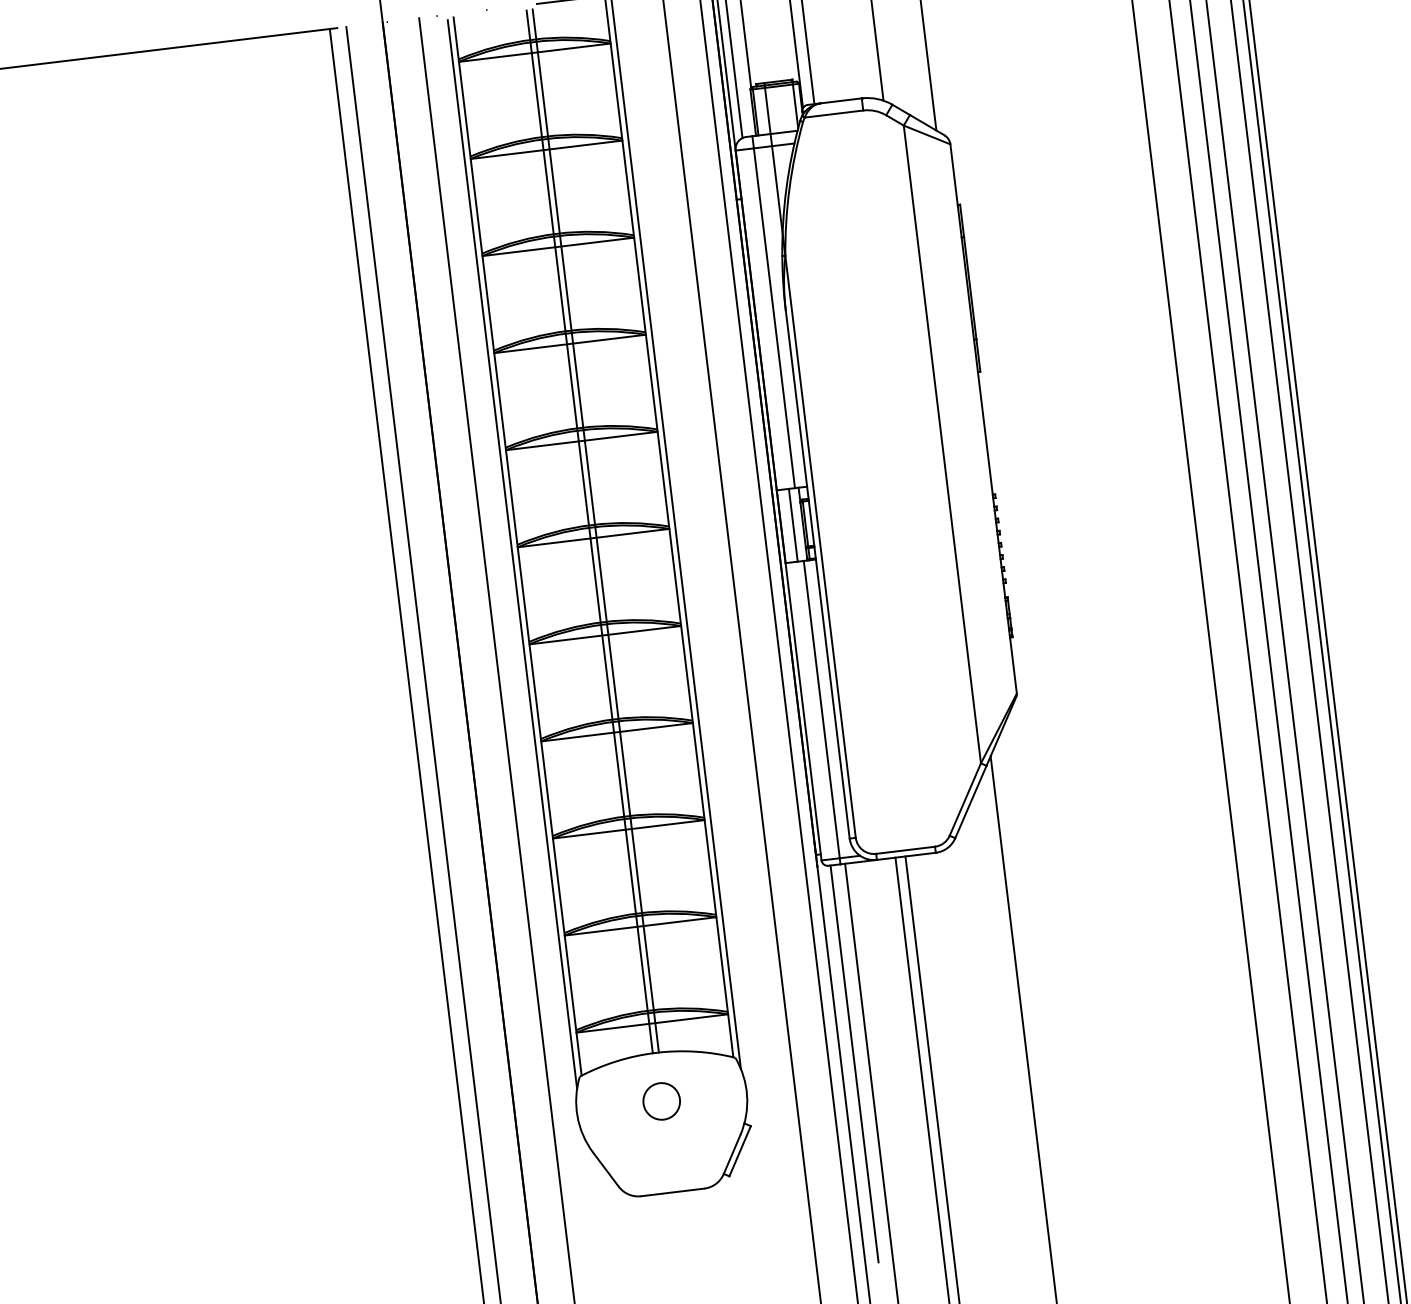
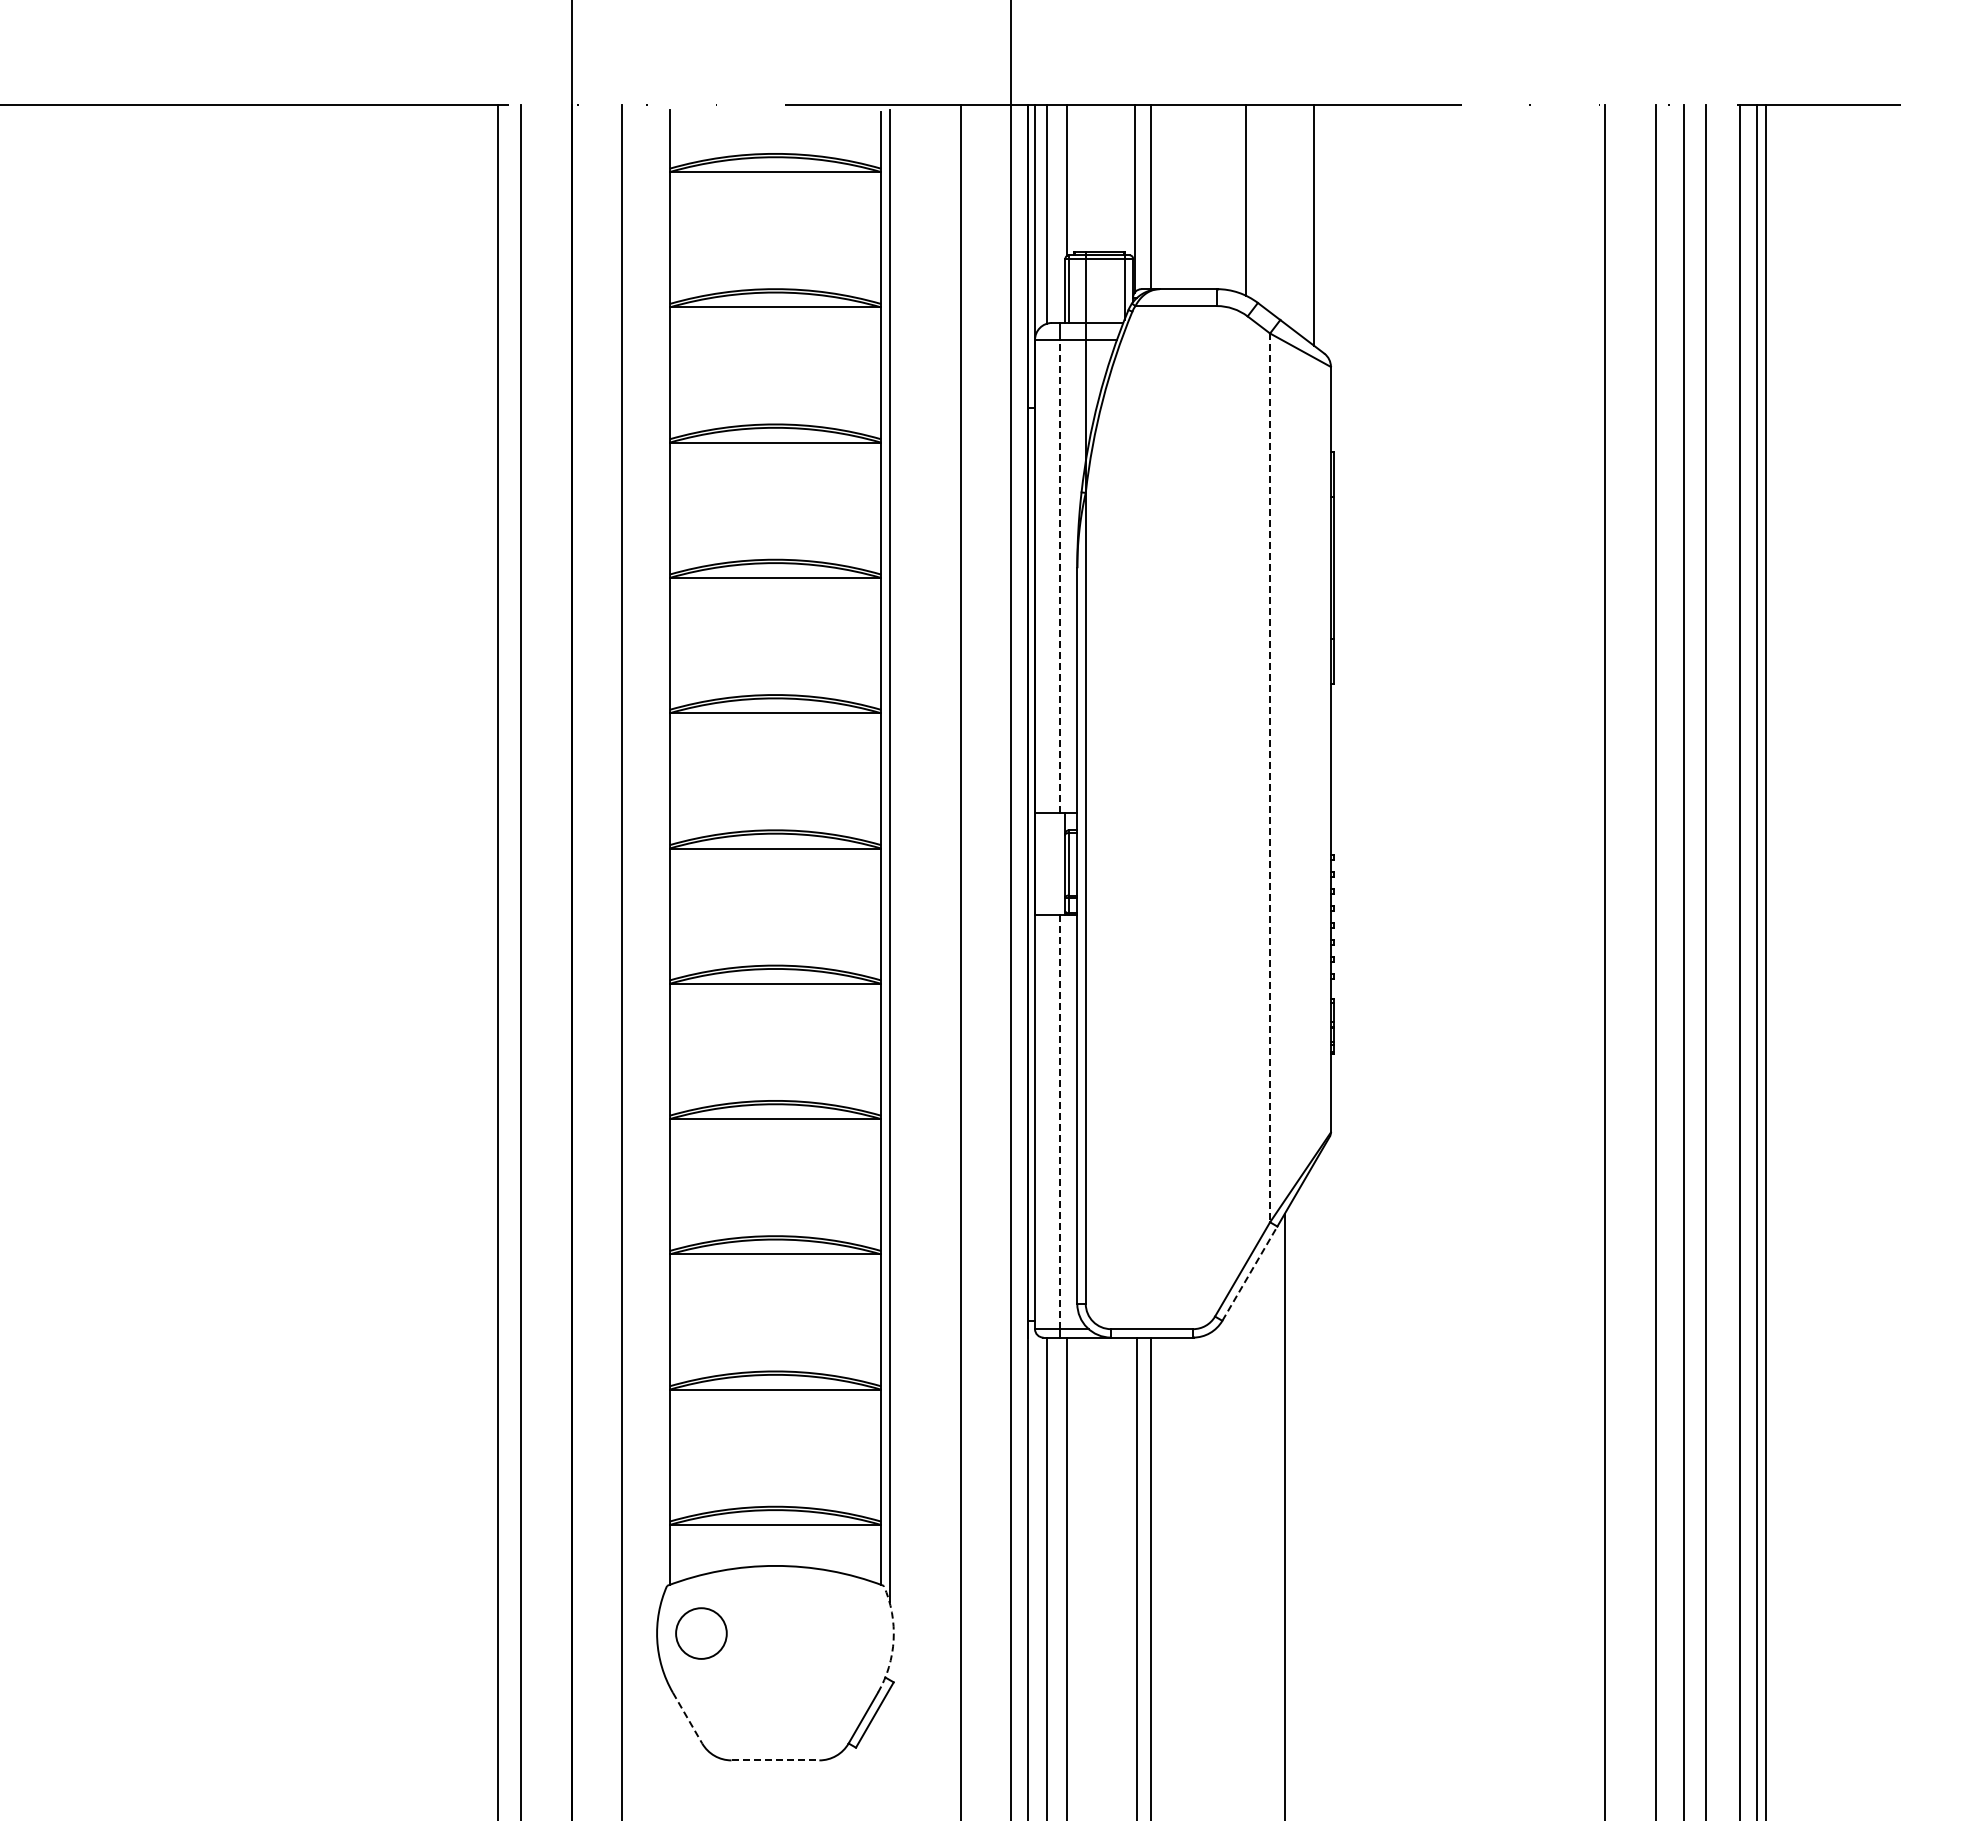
line: (774, 318) -> (1060, 576), solid -> dashed
line: (942, 444) -> (1270, 778), solid -> dashed
line: (792, 524) -> (1051, 863), removed
line: (589, 531) -> (771, 839), removed
line: (595, 531) -> (779, 839), removed
line: (512, 554) -> (661, 857), removed
line: (821, 709) -> (1060, 1121), solid -> dashed
line: (970, 801) -> (1249, 1273), solid -> dashed
arc: (747, 1096) -> (893, 1640), solid -> dashed
circle: (661, 1101) -> (701, 1633), moved
line: (606, 1170) -> (687, 1718), solid -> dashed
line: (672, 1192) -> (775, 1760), solid -> dashed

